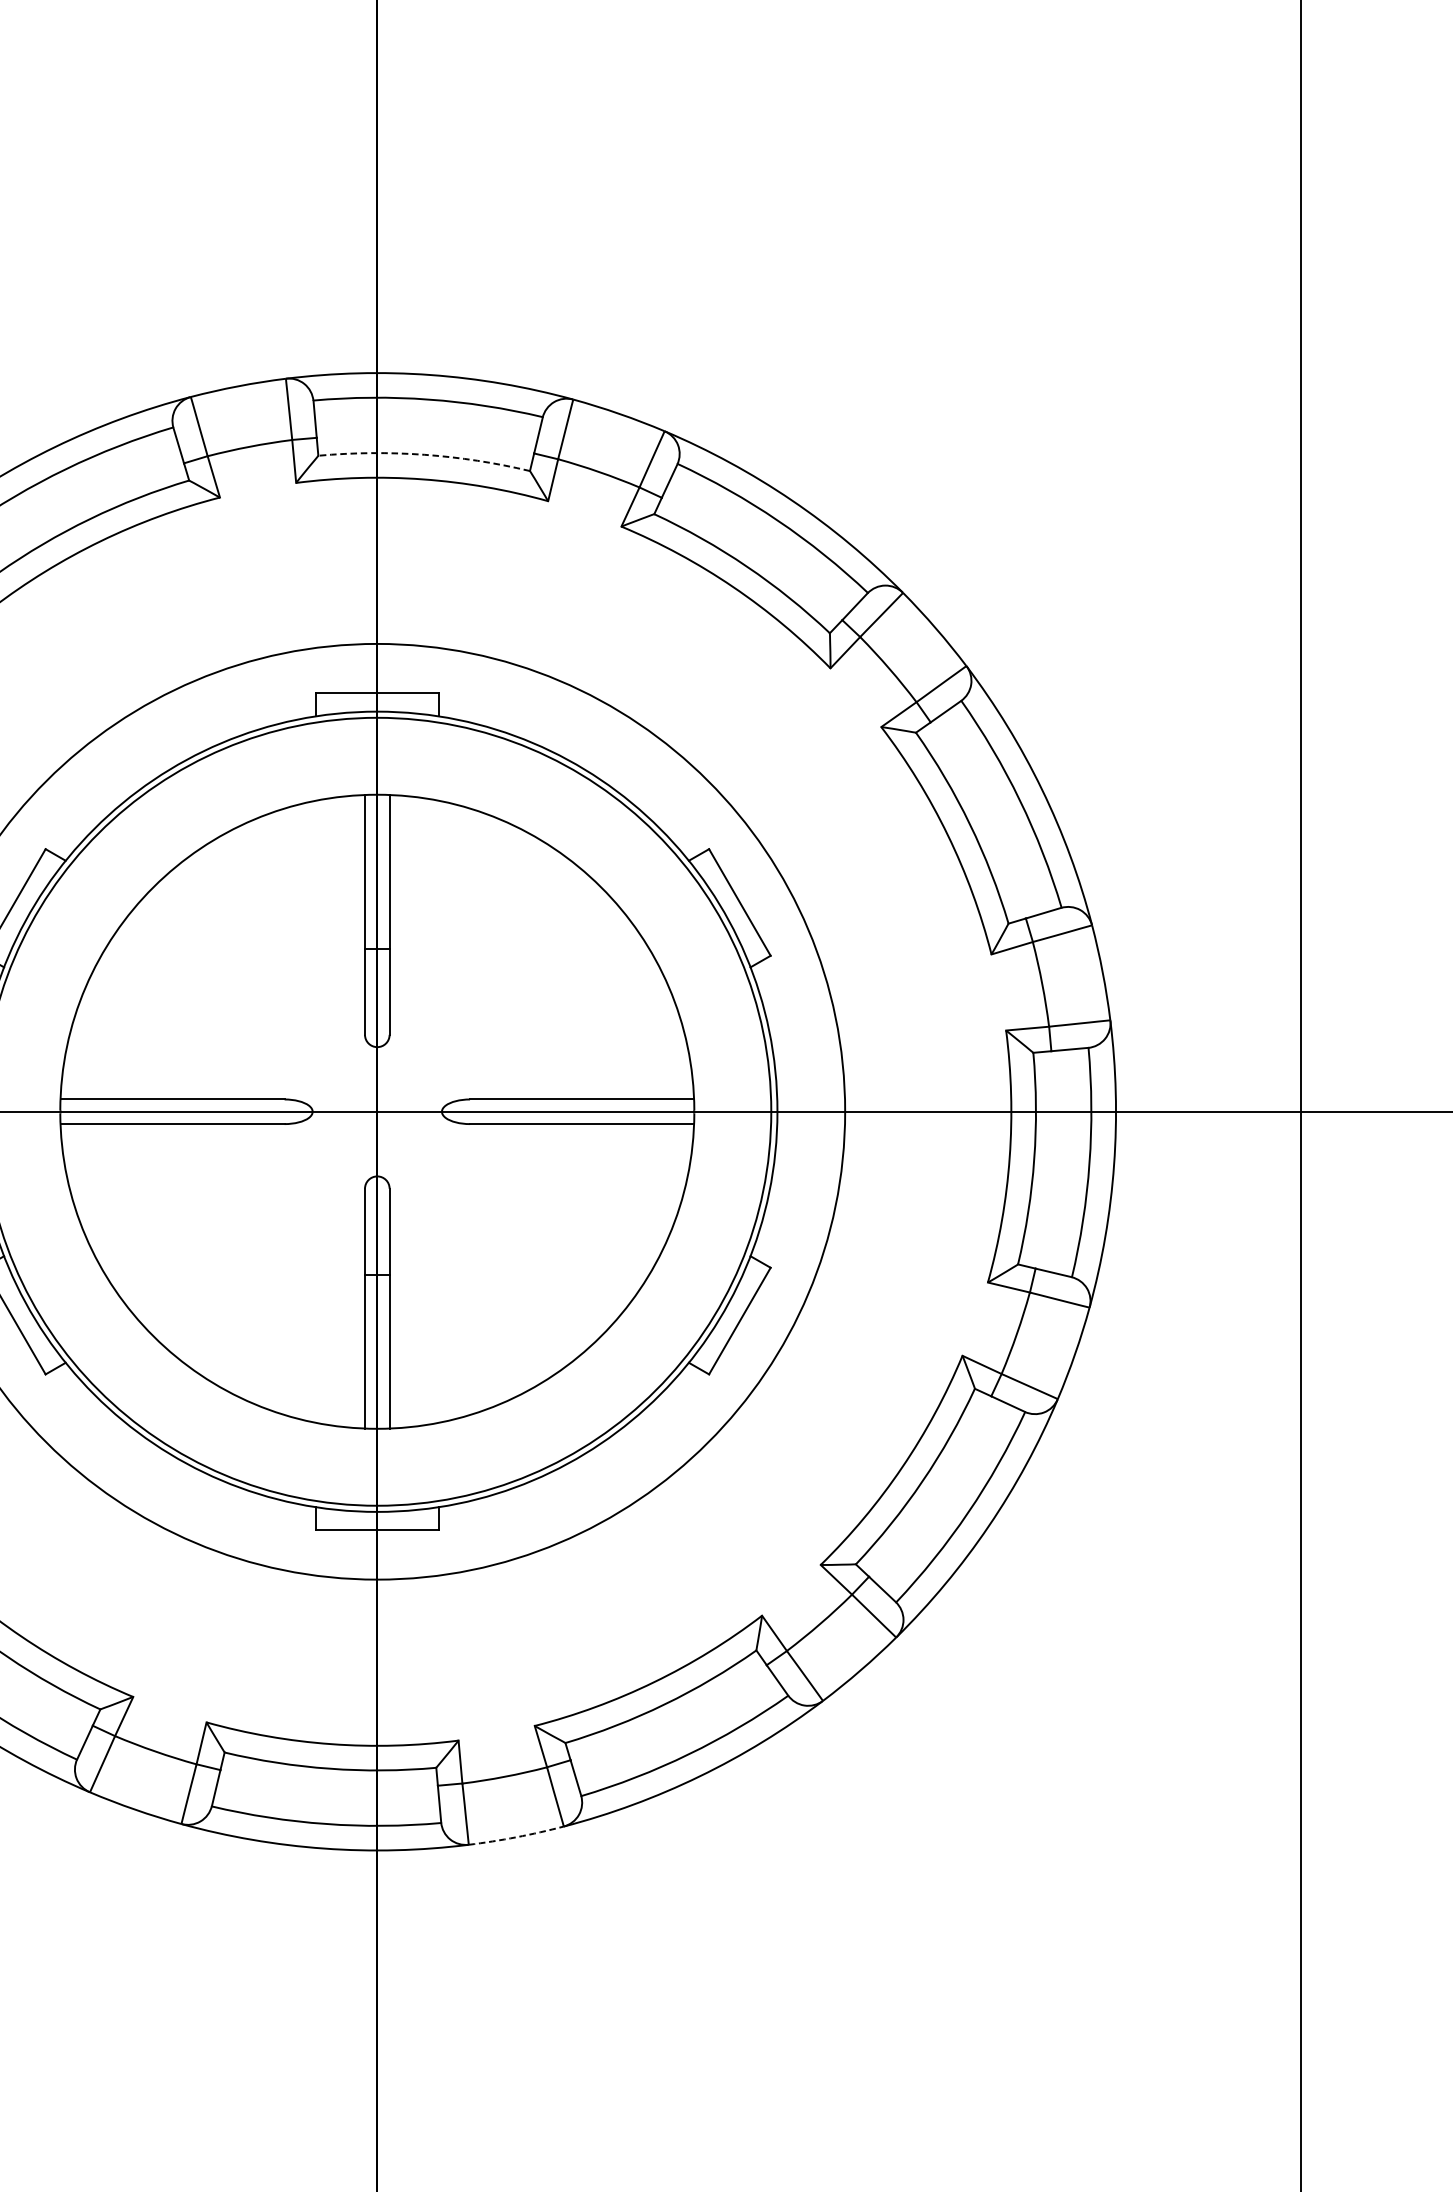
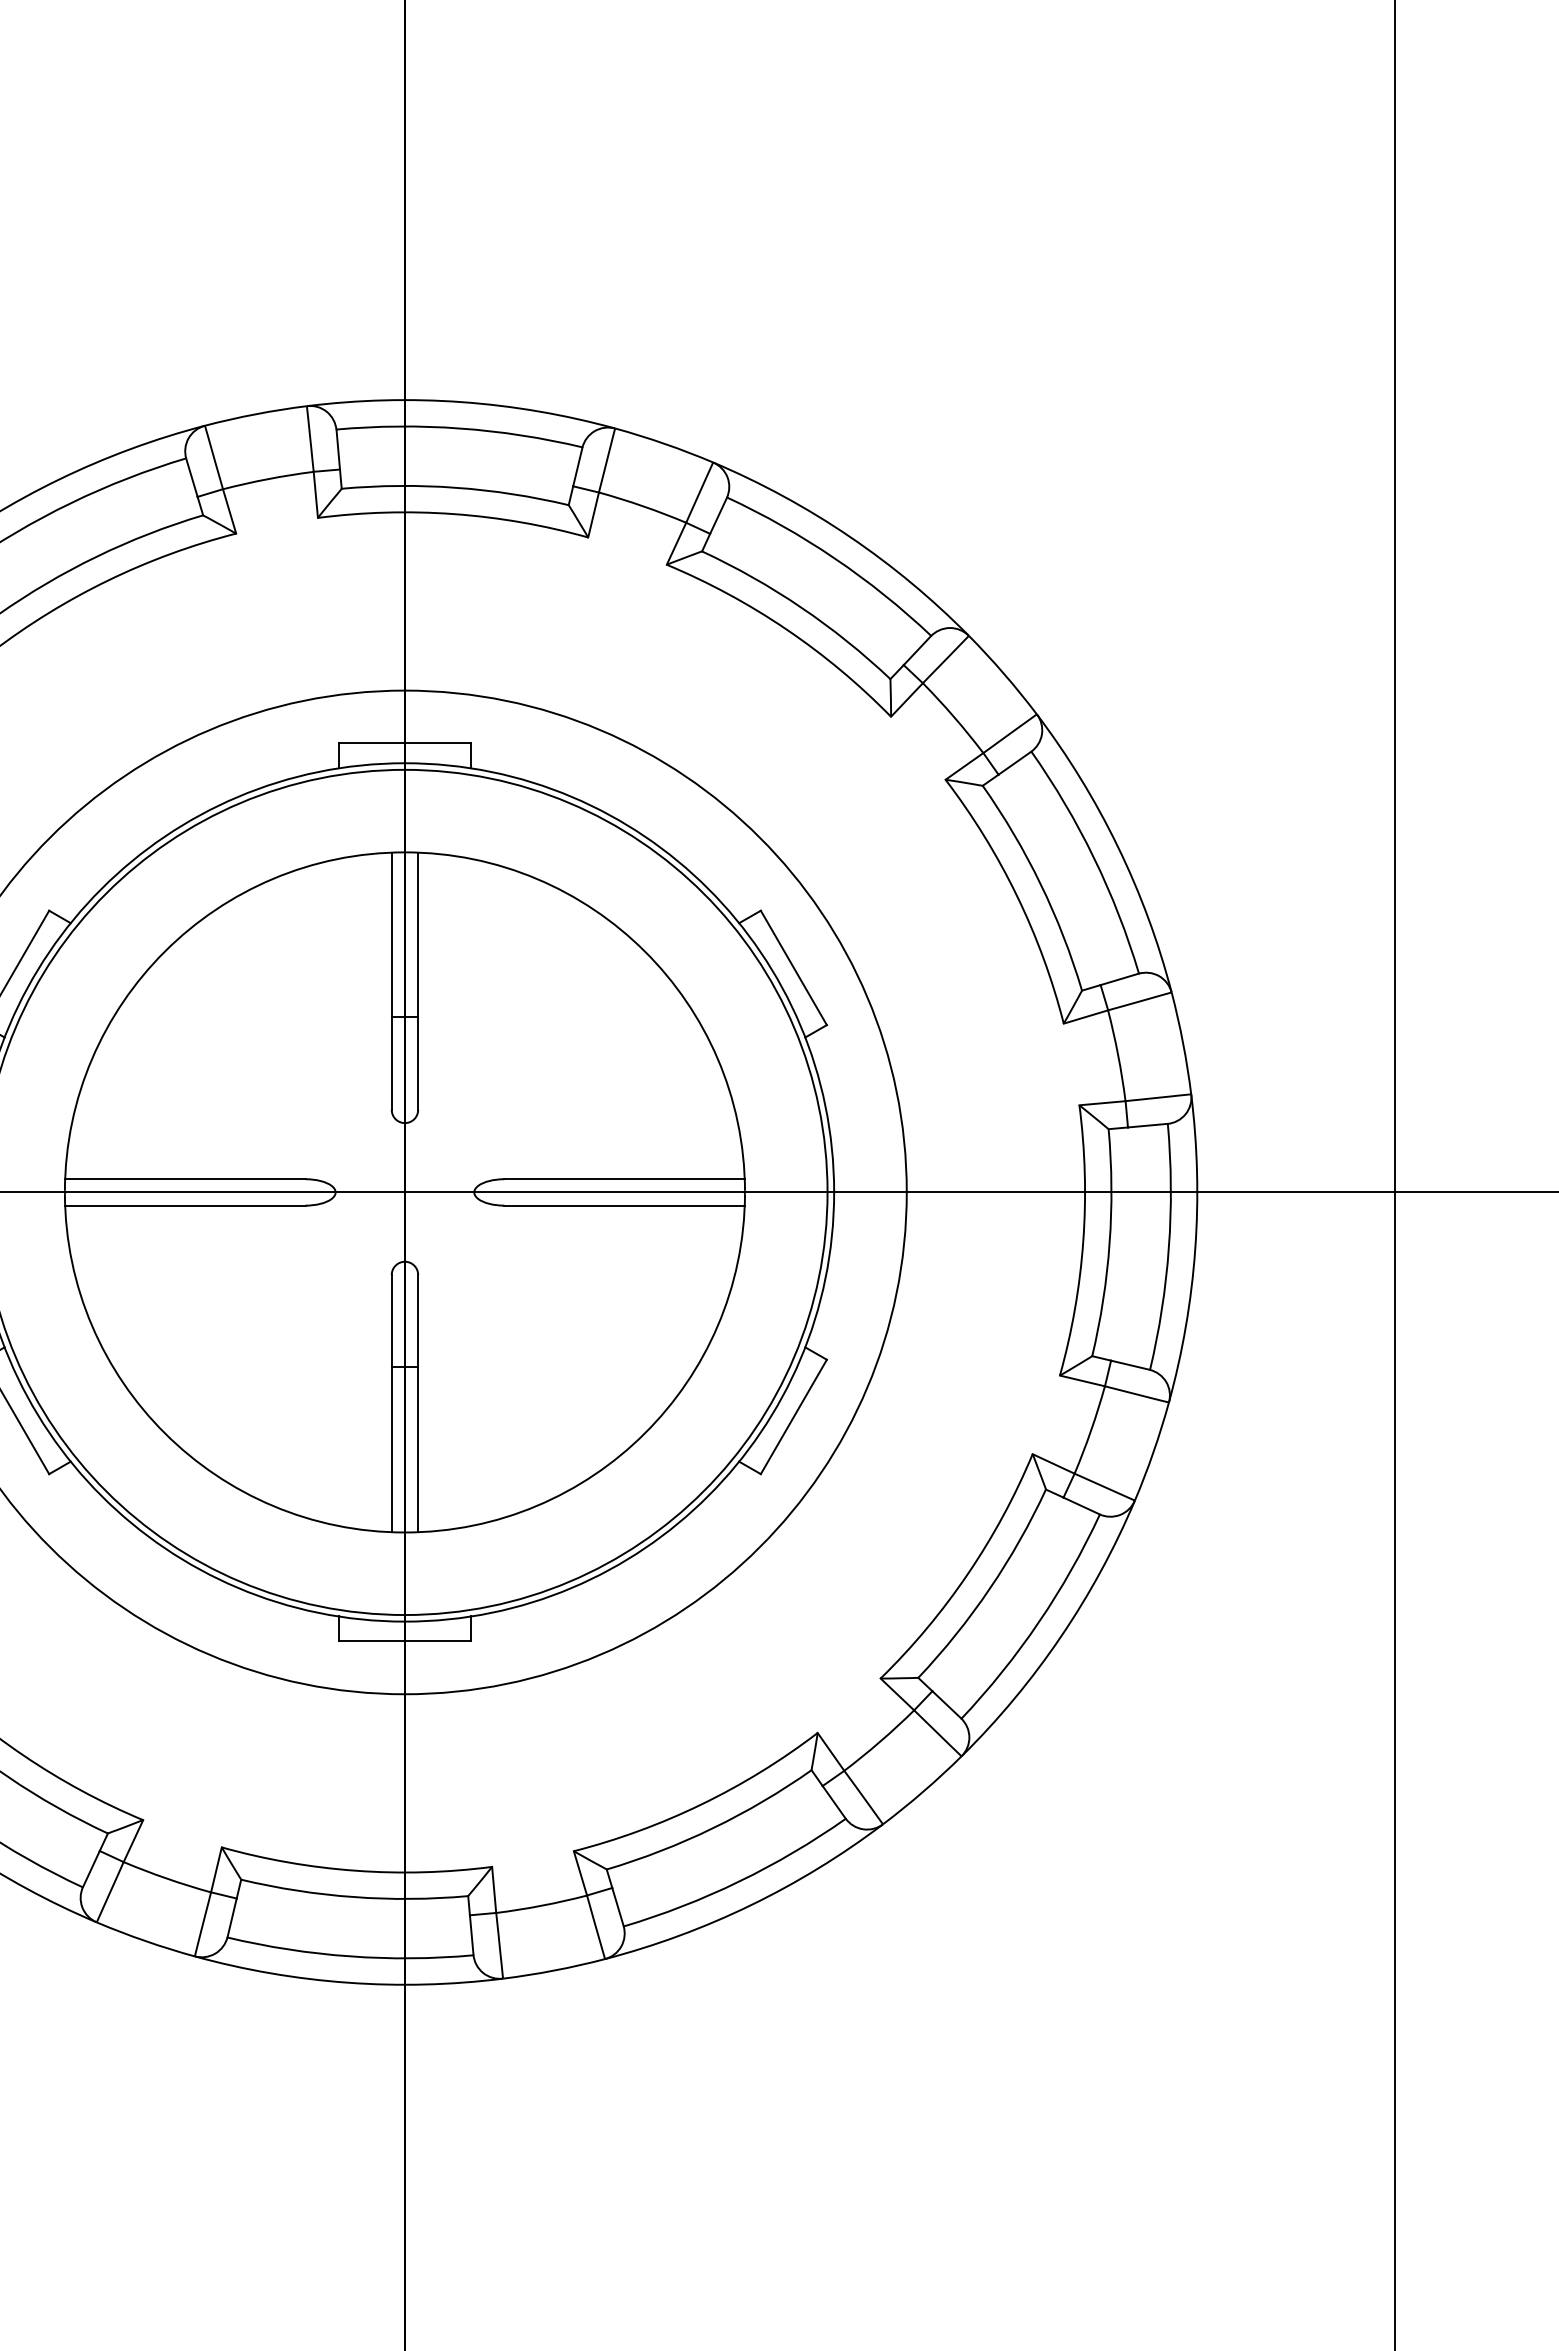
arc: (424, 454) -> (455, 487), dashed -> solid
arc: (516, 1837) -> (554, 1970), dashed -> solid

